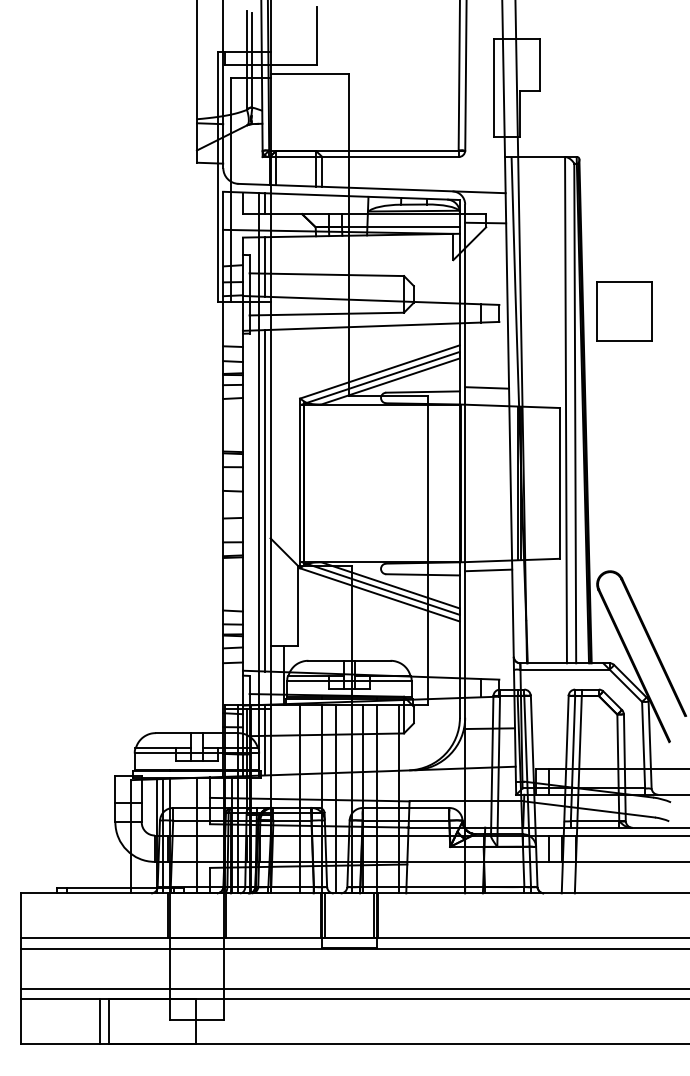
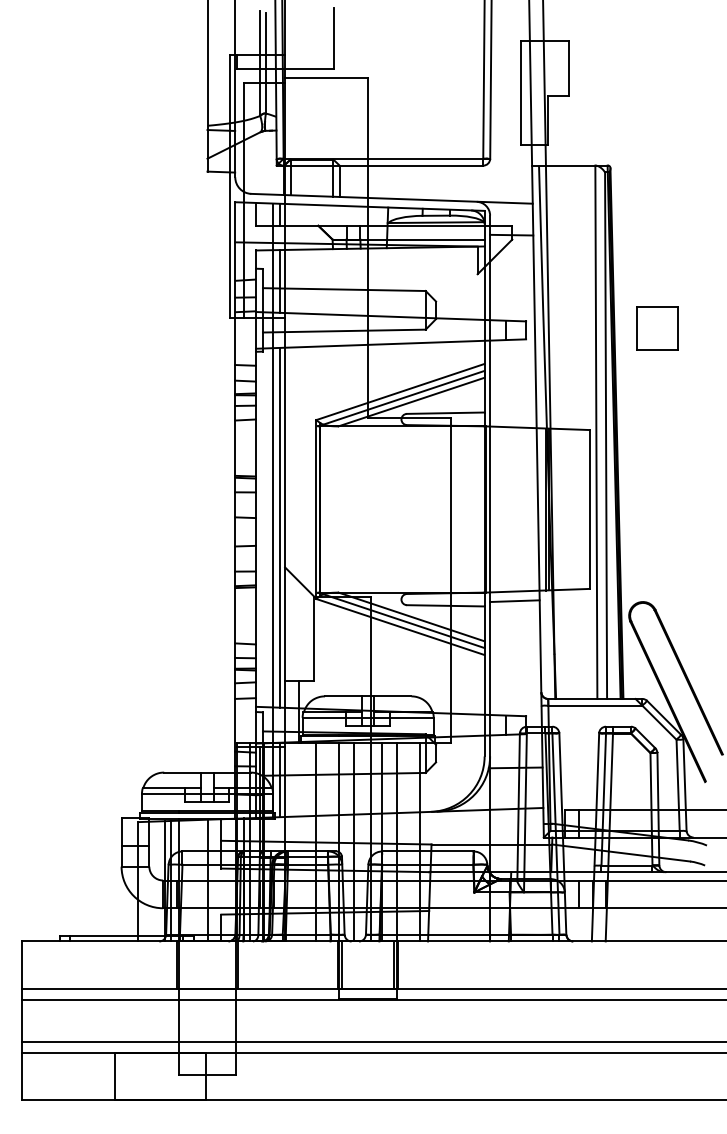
part: (624, 311) -> (657, 328), size x0.7
line: (487, 387) -> (513, 408), removed
line: (100, 1020) -> (105, 1075), removed

